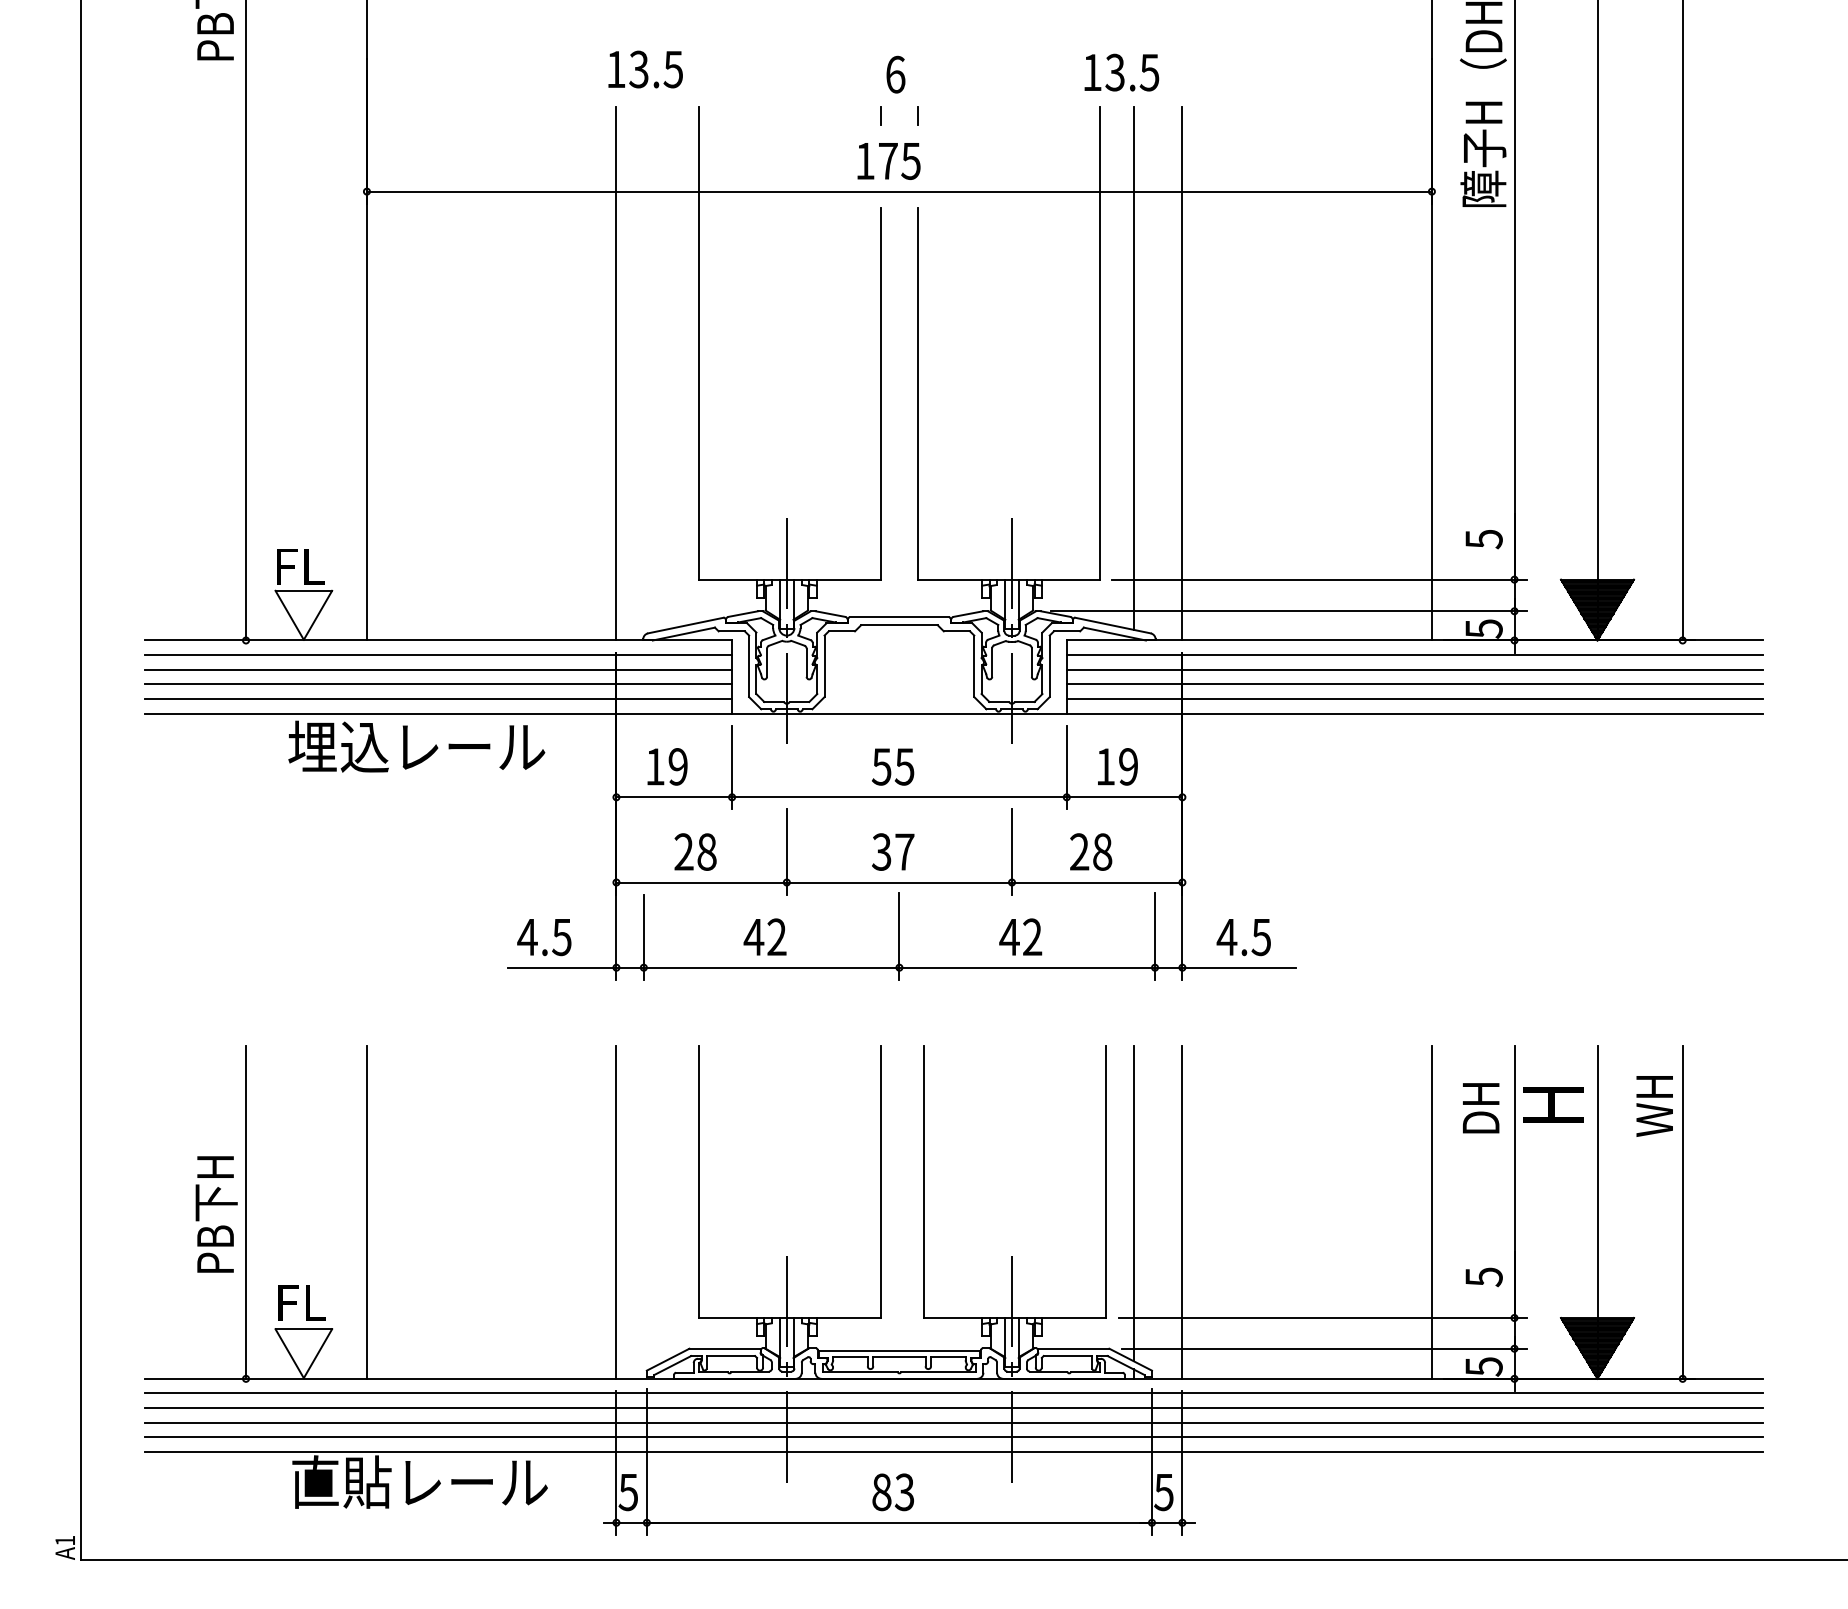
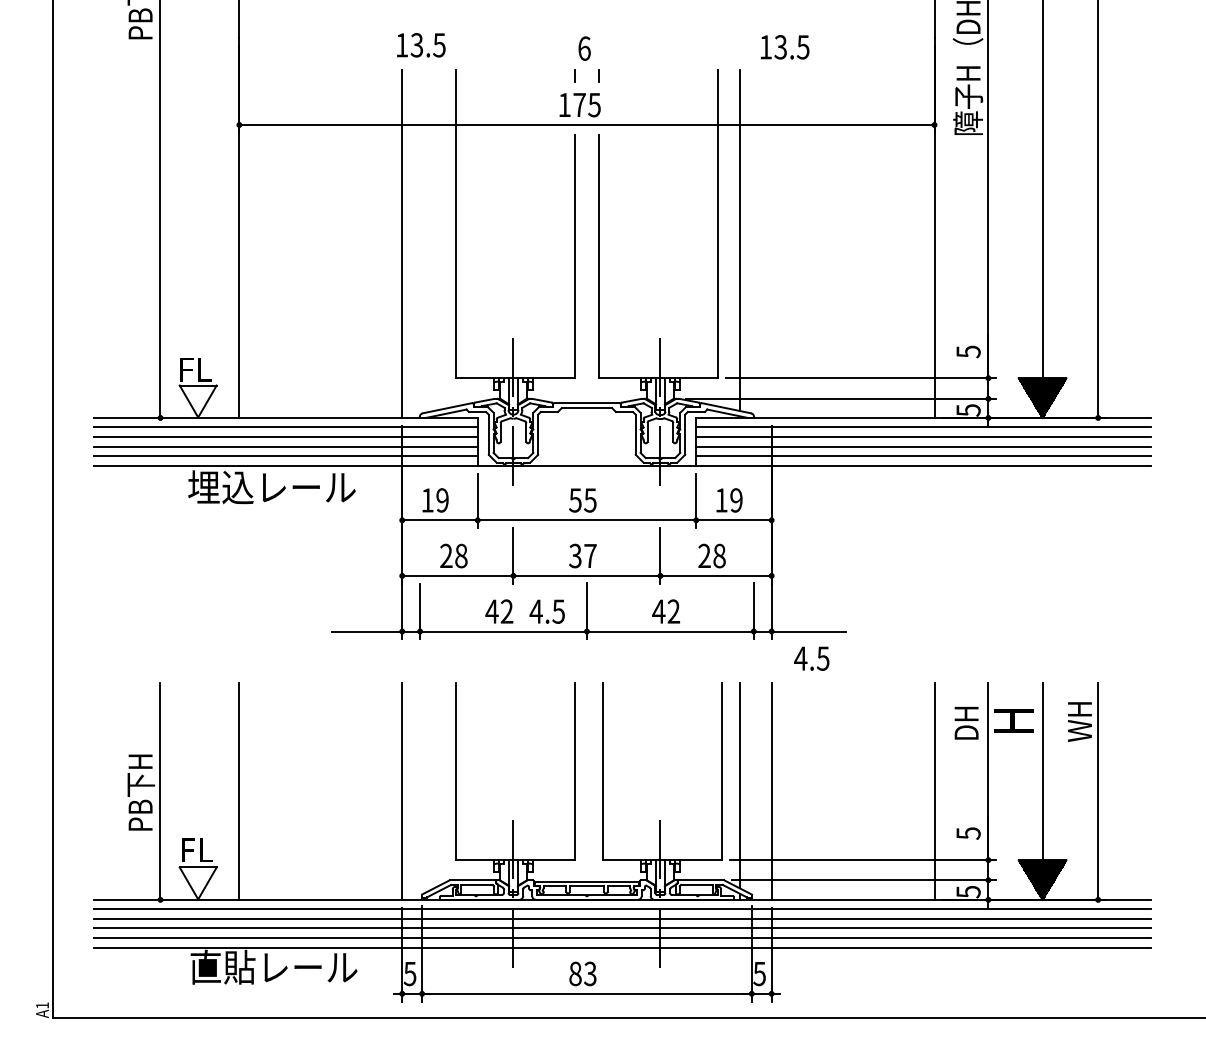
text: (1120, 72) -> (784, 47), moved
line: (1182, 373) -> (771, 243), removed
text: (543, 937) -> (546, 611), moved
text: (1243, 937) -> (811, 658), moved

